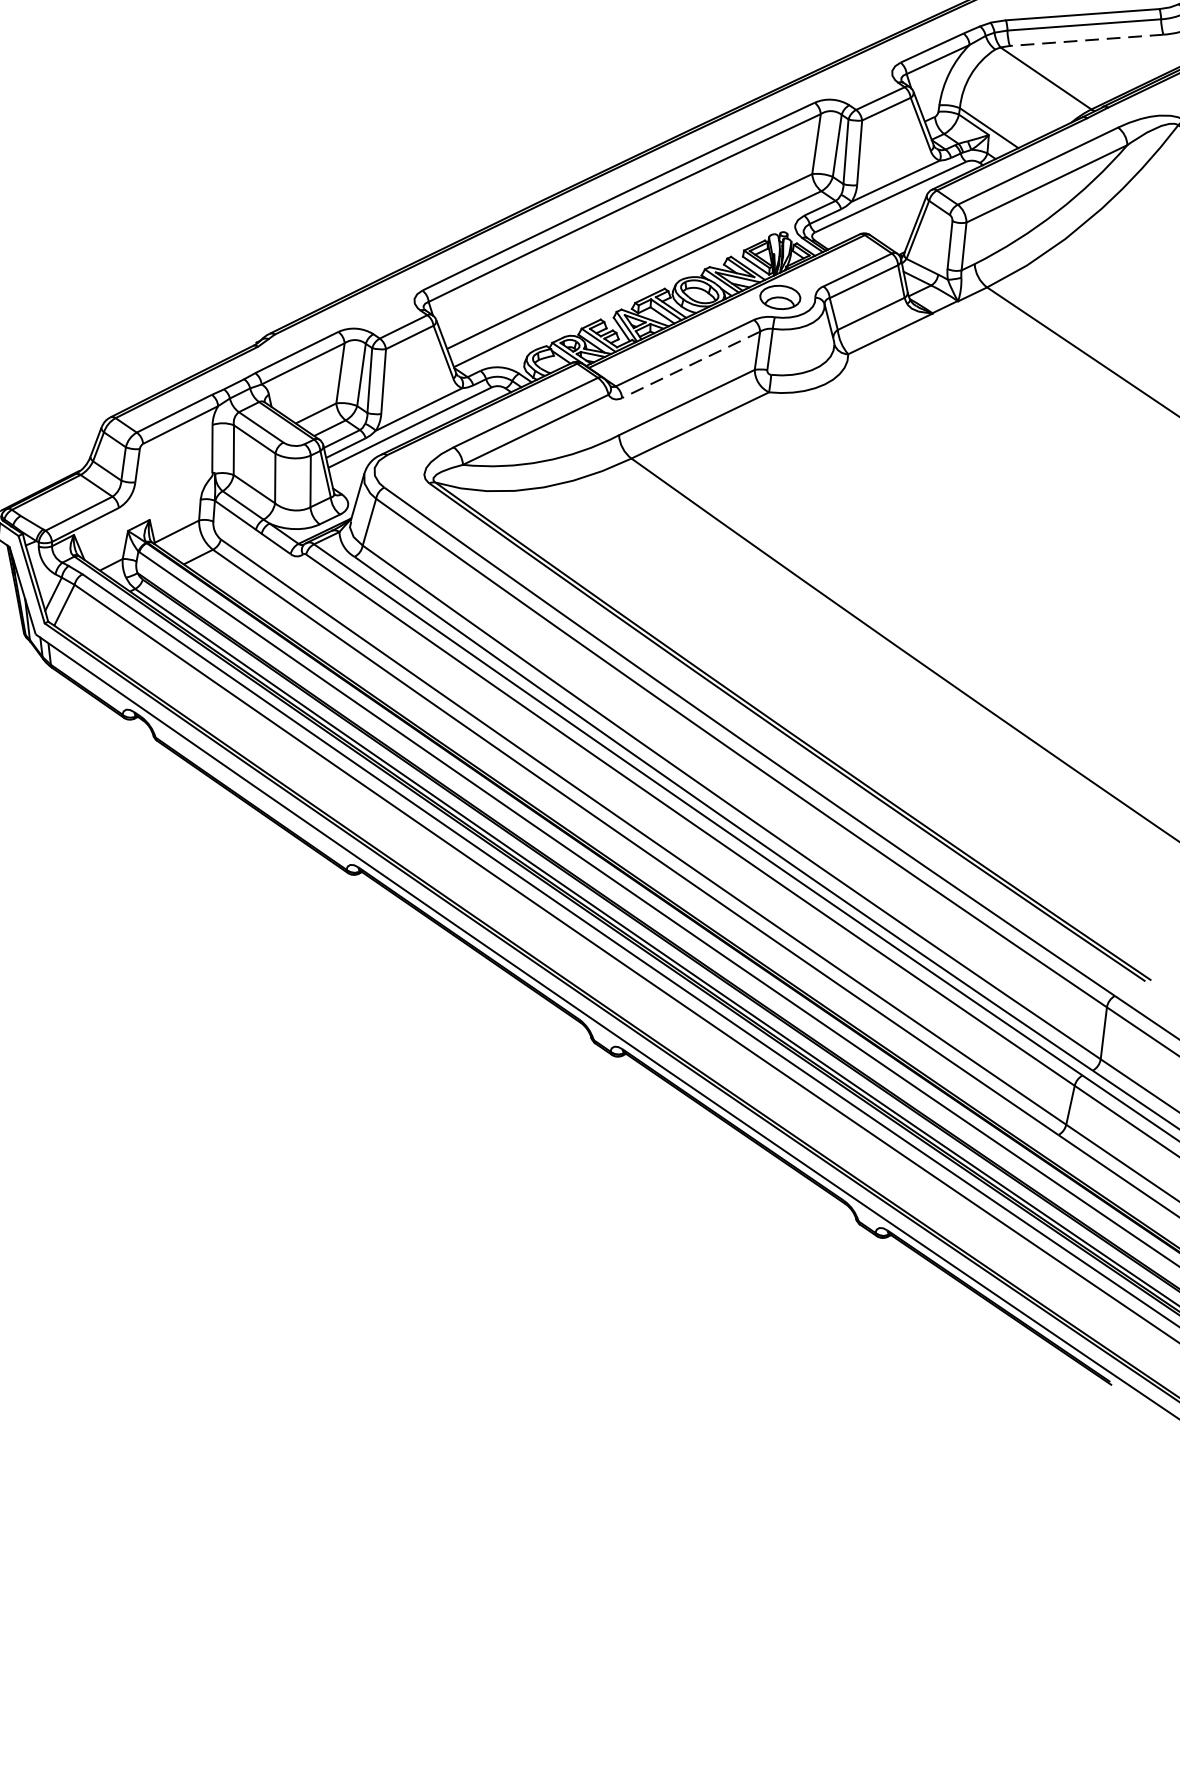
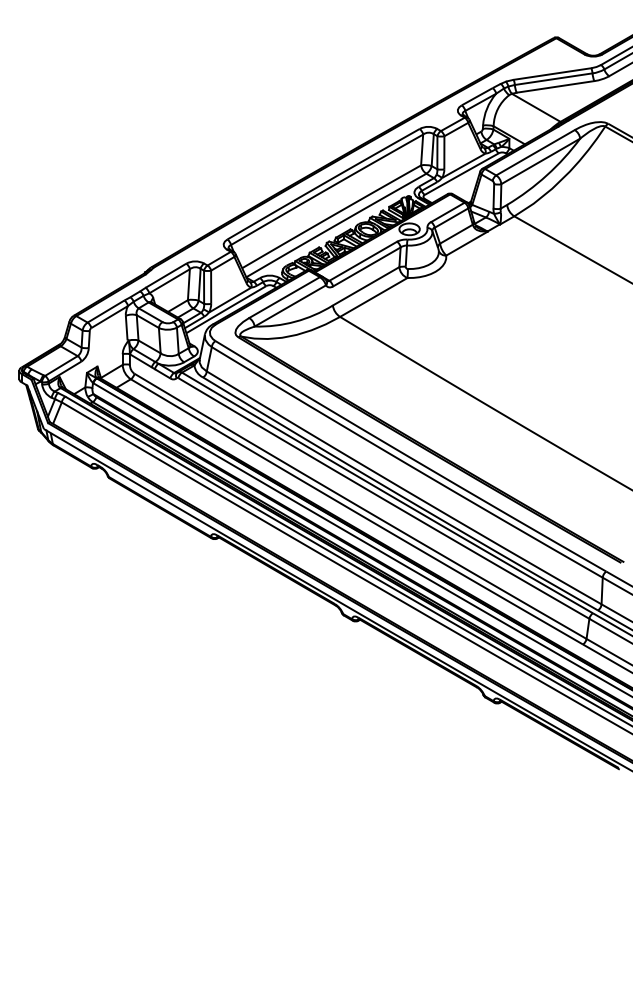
line: (1084, 39) -> (554, 86), dashed -> solid
line: (690, 365) -> (366, 267), dashed -> solid

